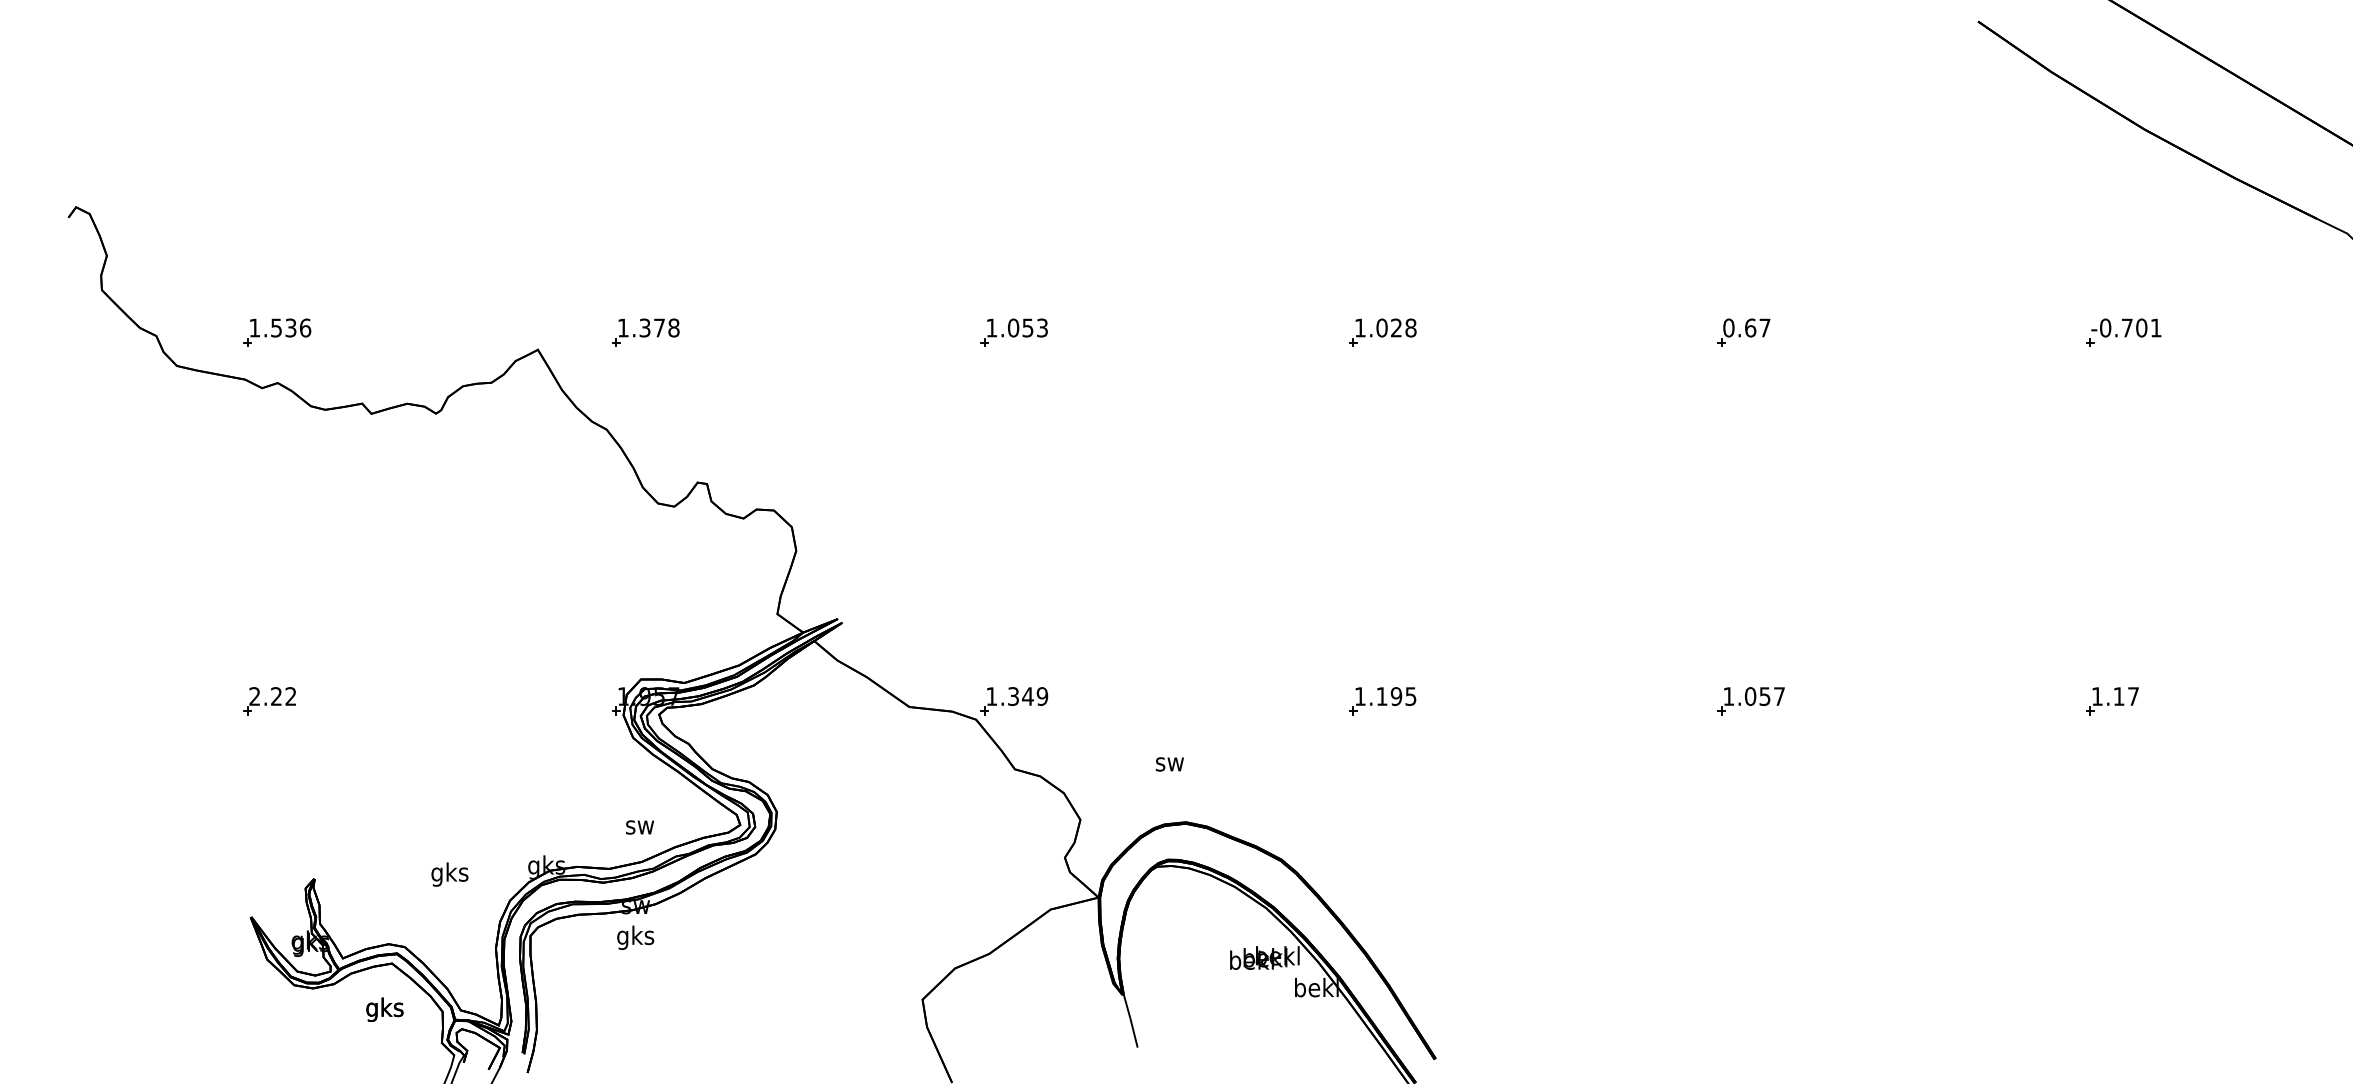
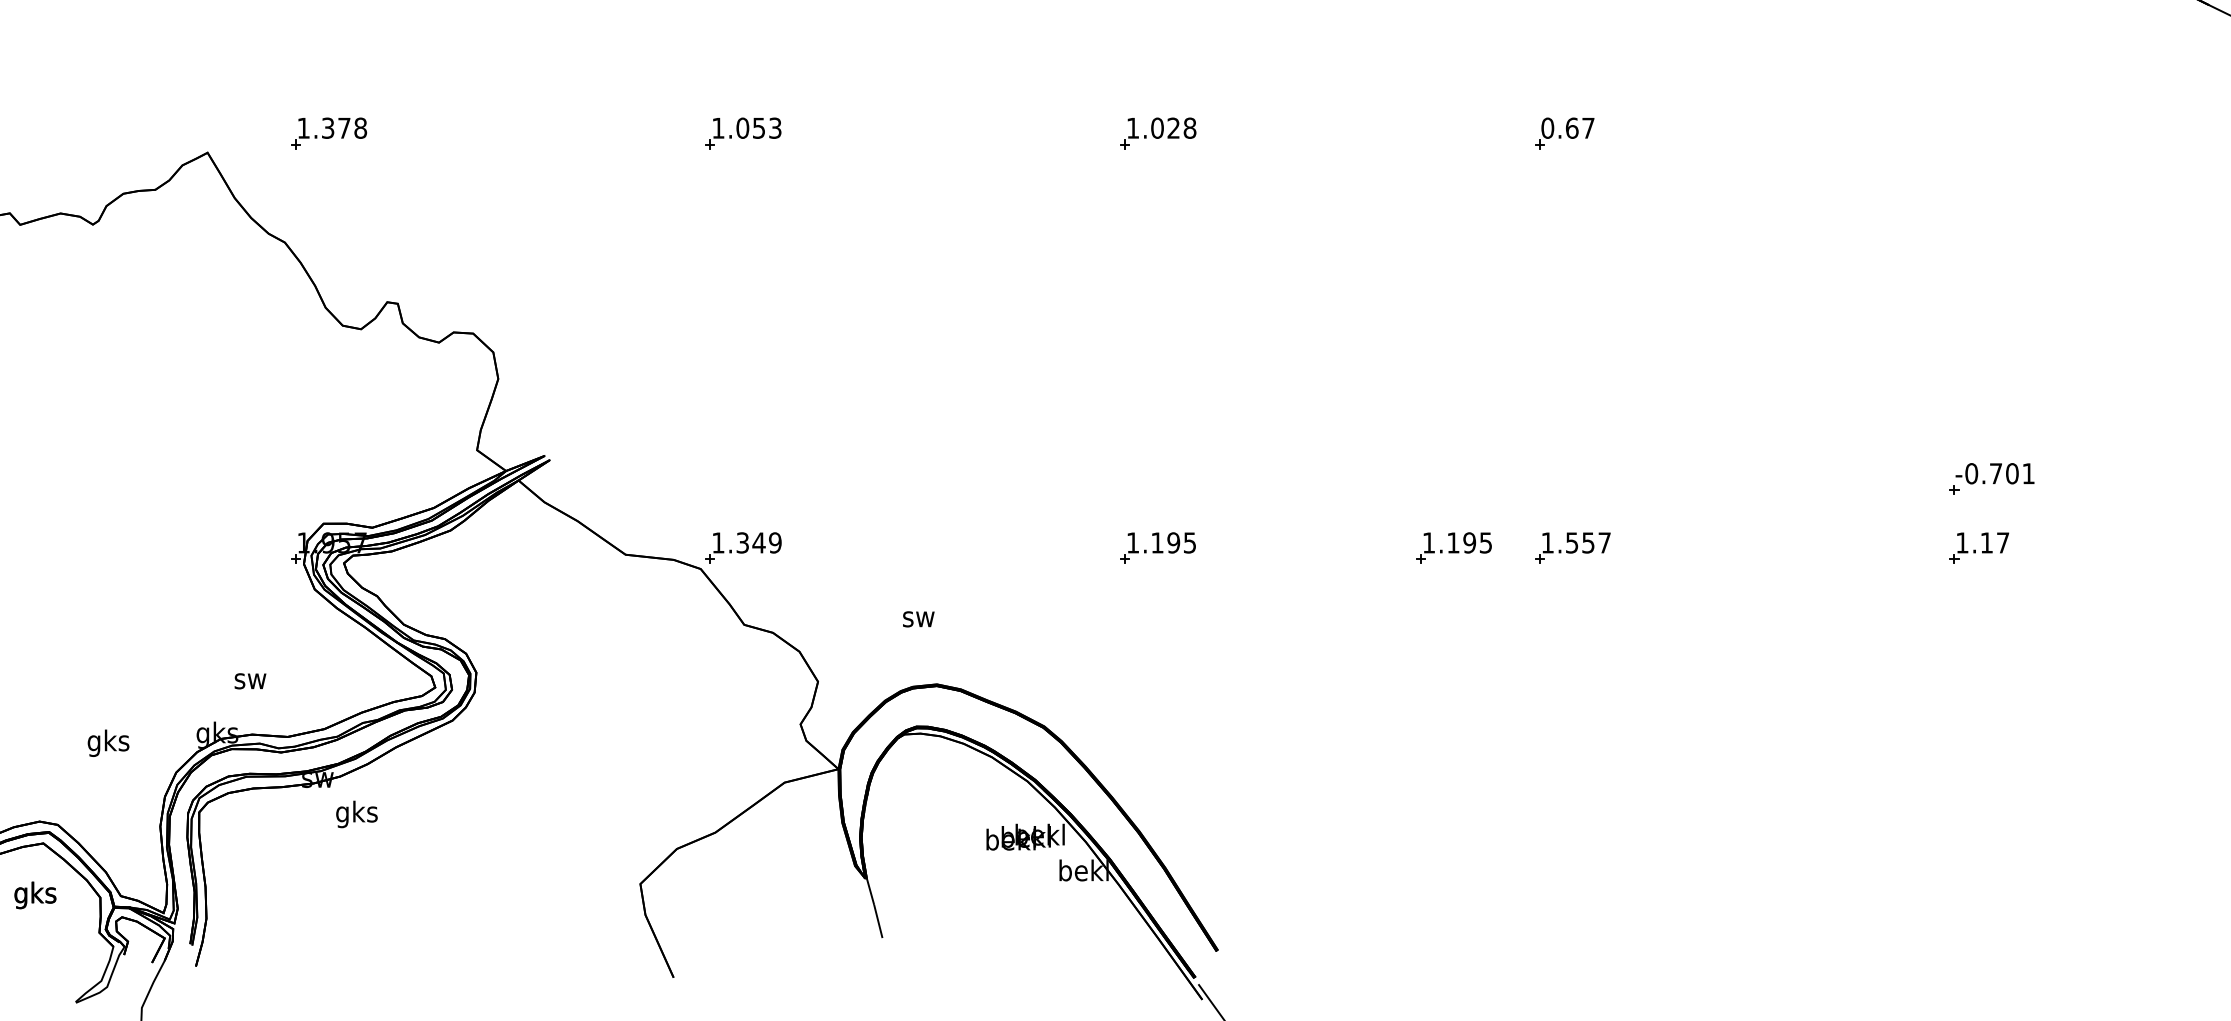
part: (2123, 332) -> (1991, 478), moved
text: (1750, 696) -> (1572, 542), 1.057 -> 1.557
part: (1645, 701) -> (1453, 548), added
text: (639, 827) -> (249, 681), moved
text: (635, 937) -> (356, 814), moved

